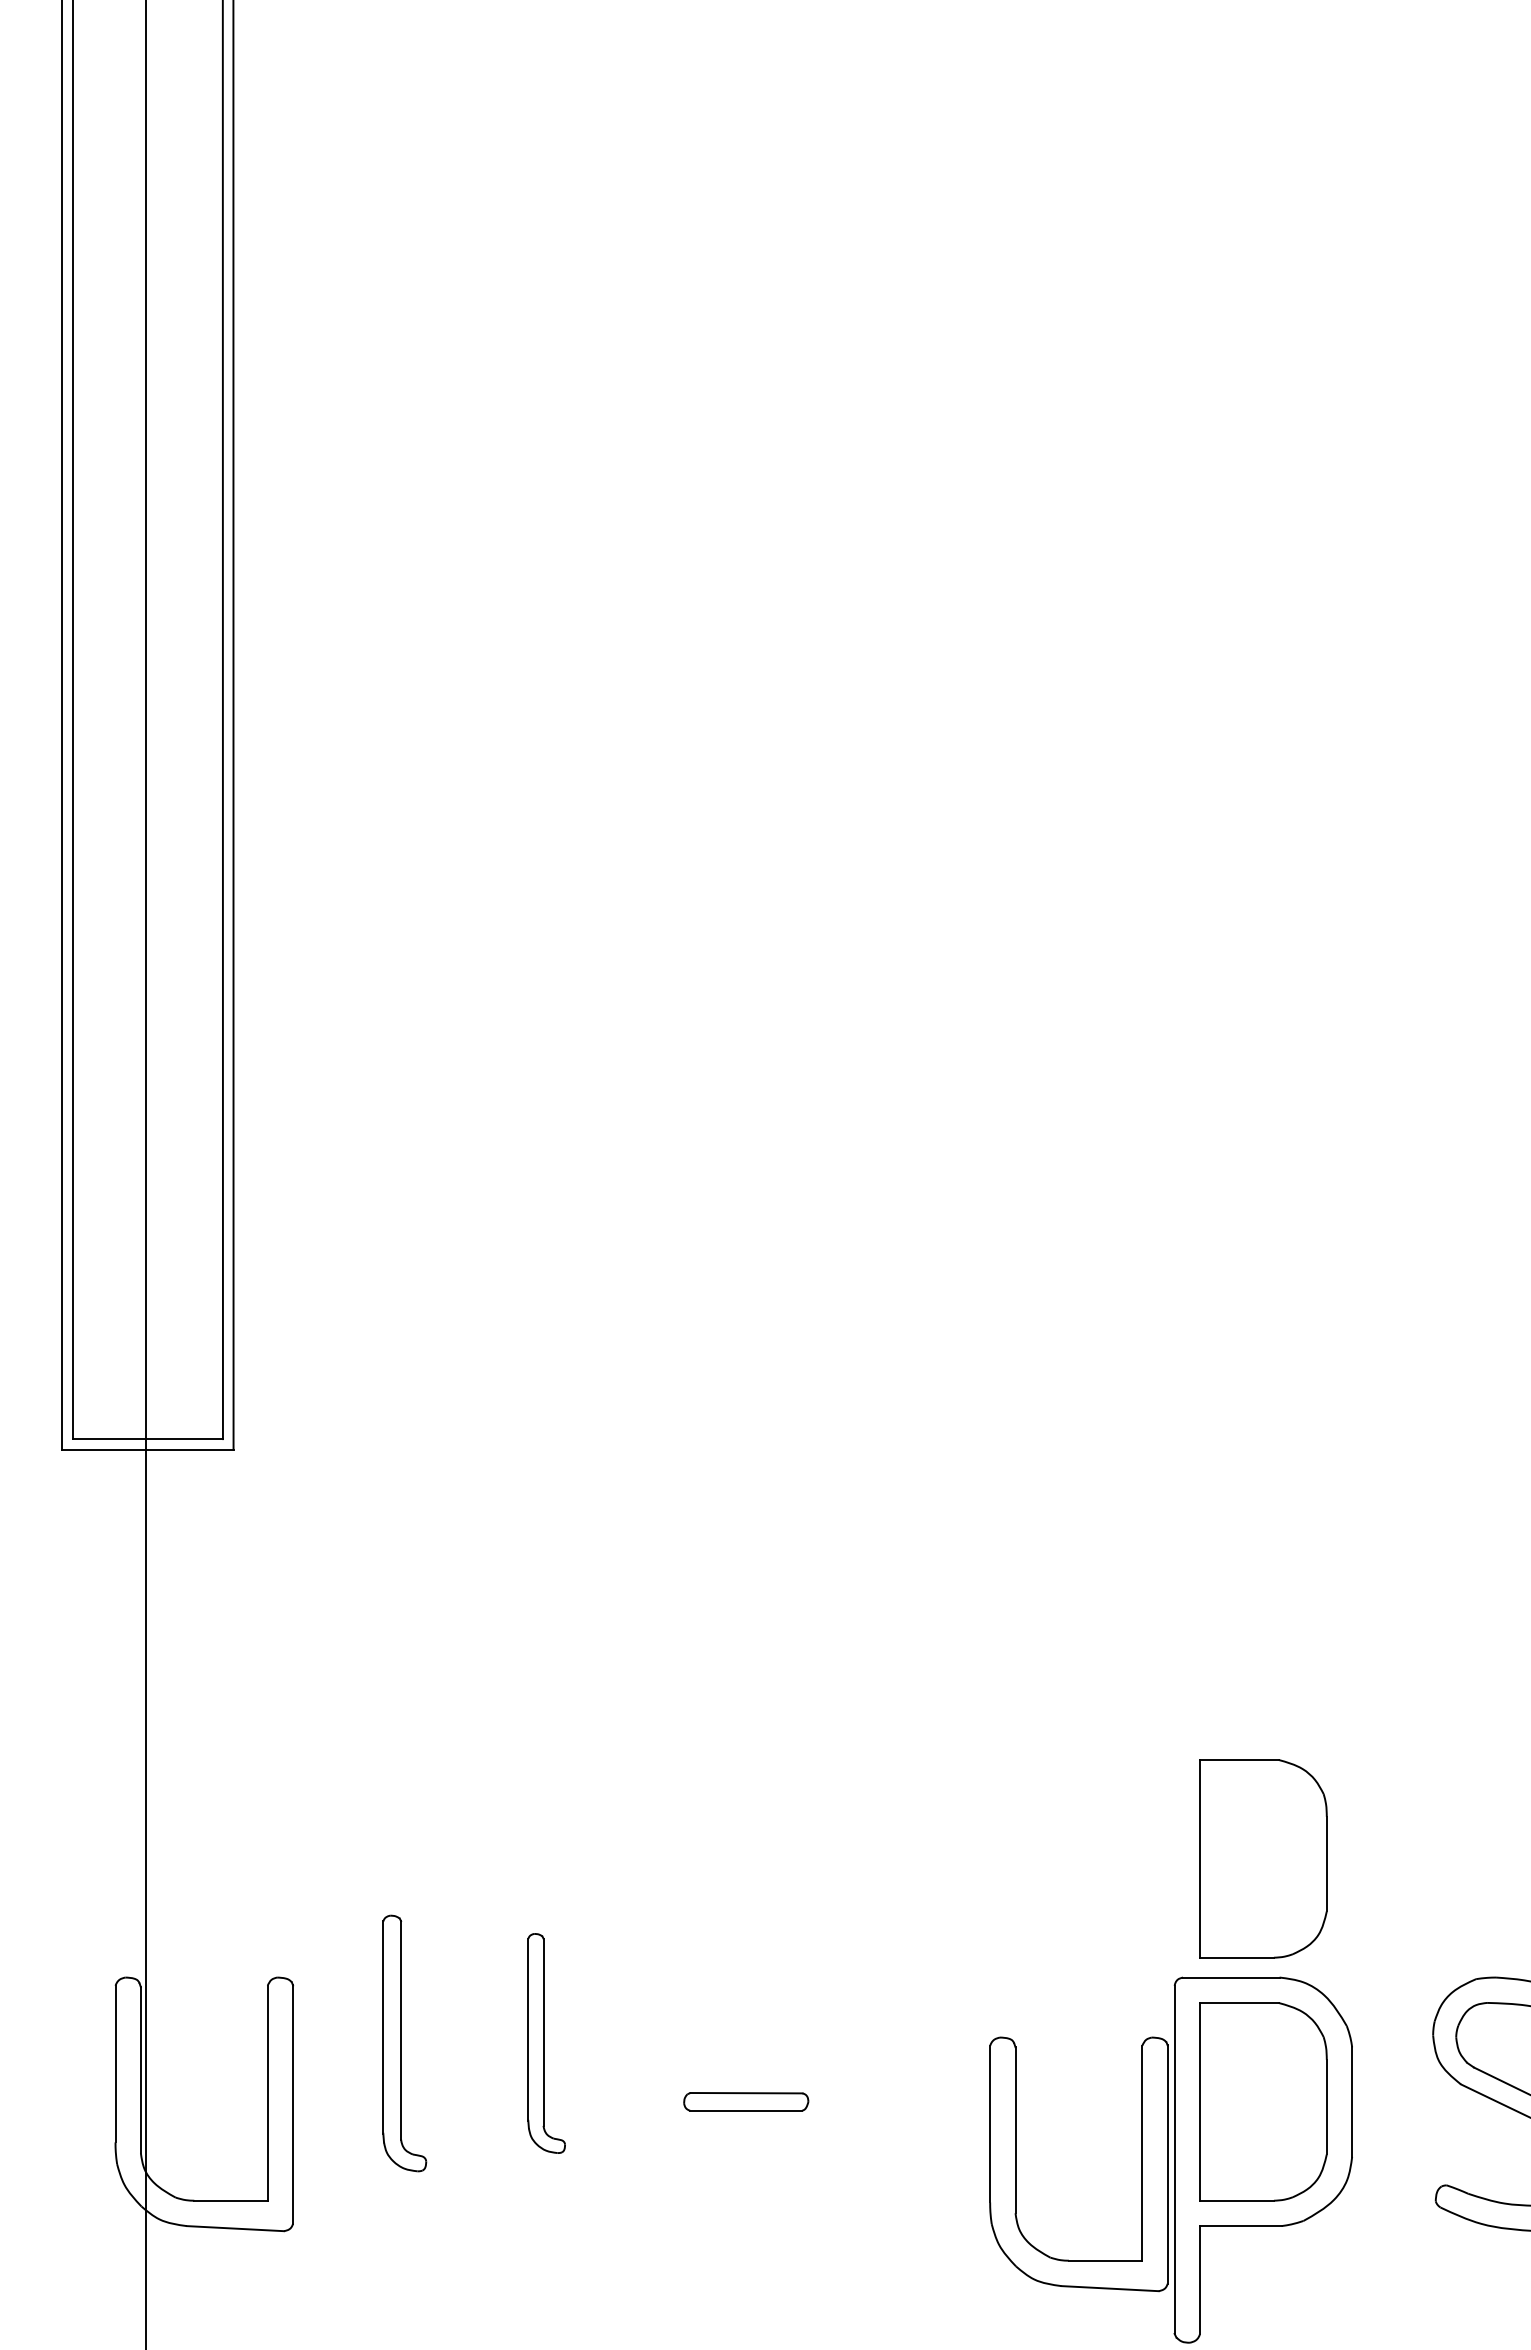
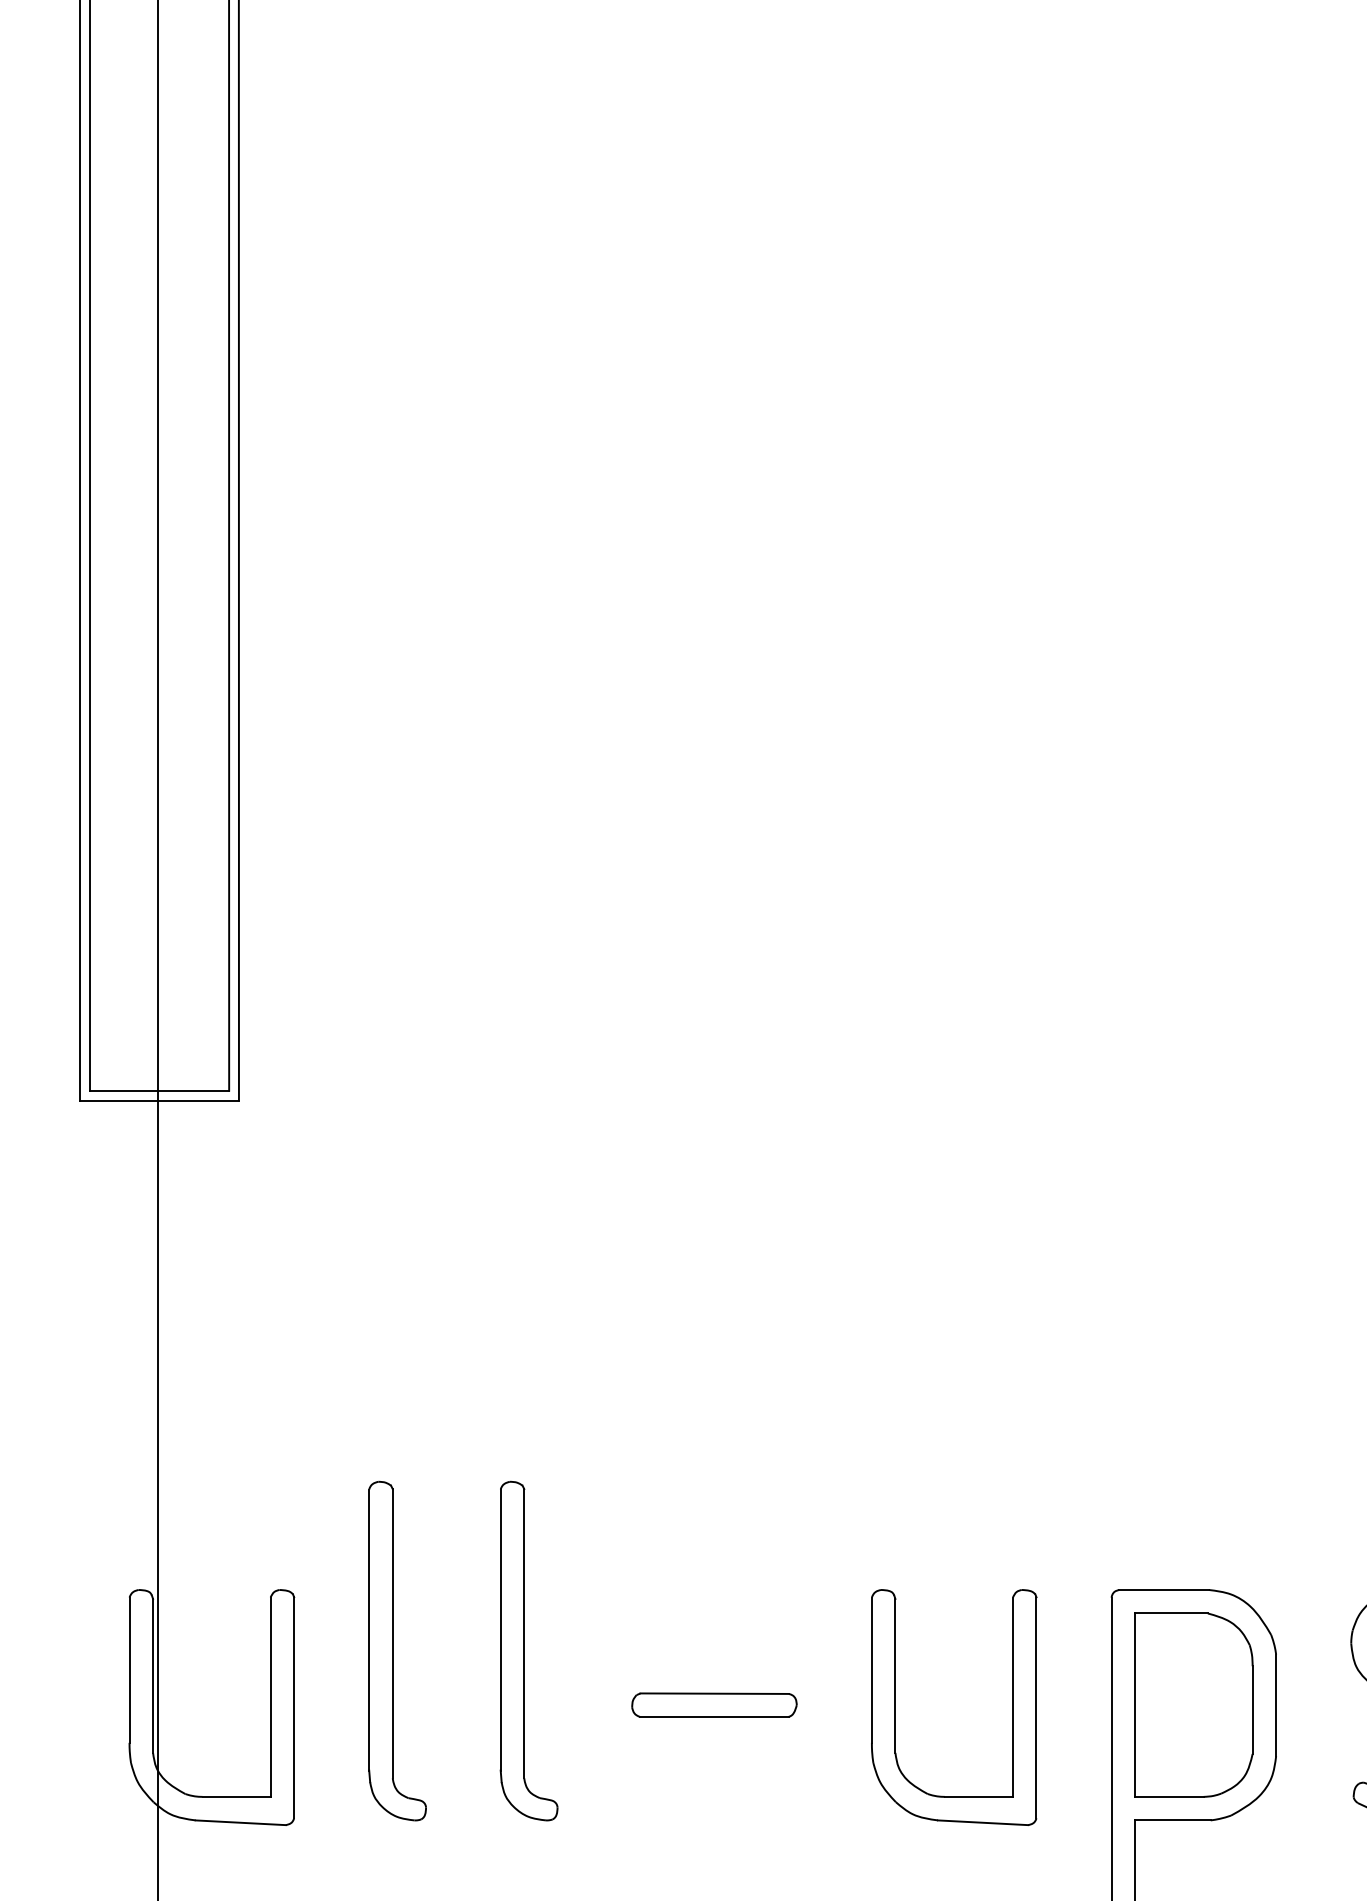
part: (1263, 1858) -> (1193, 1479), removed
part: (404, 2043) -> (397, 1651), size x1.43
part: (546, 2043) -> (529, 1651), size x1.67
part: (745, 2101) -> (713, 1704), size x1.43
part: (1016, 2164) -> (896, 1707), moved

